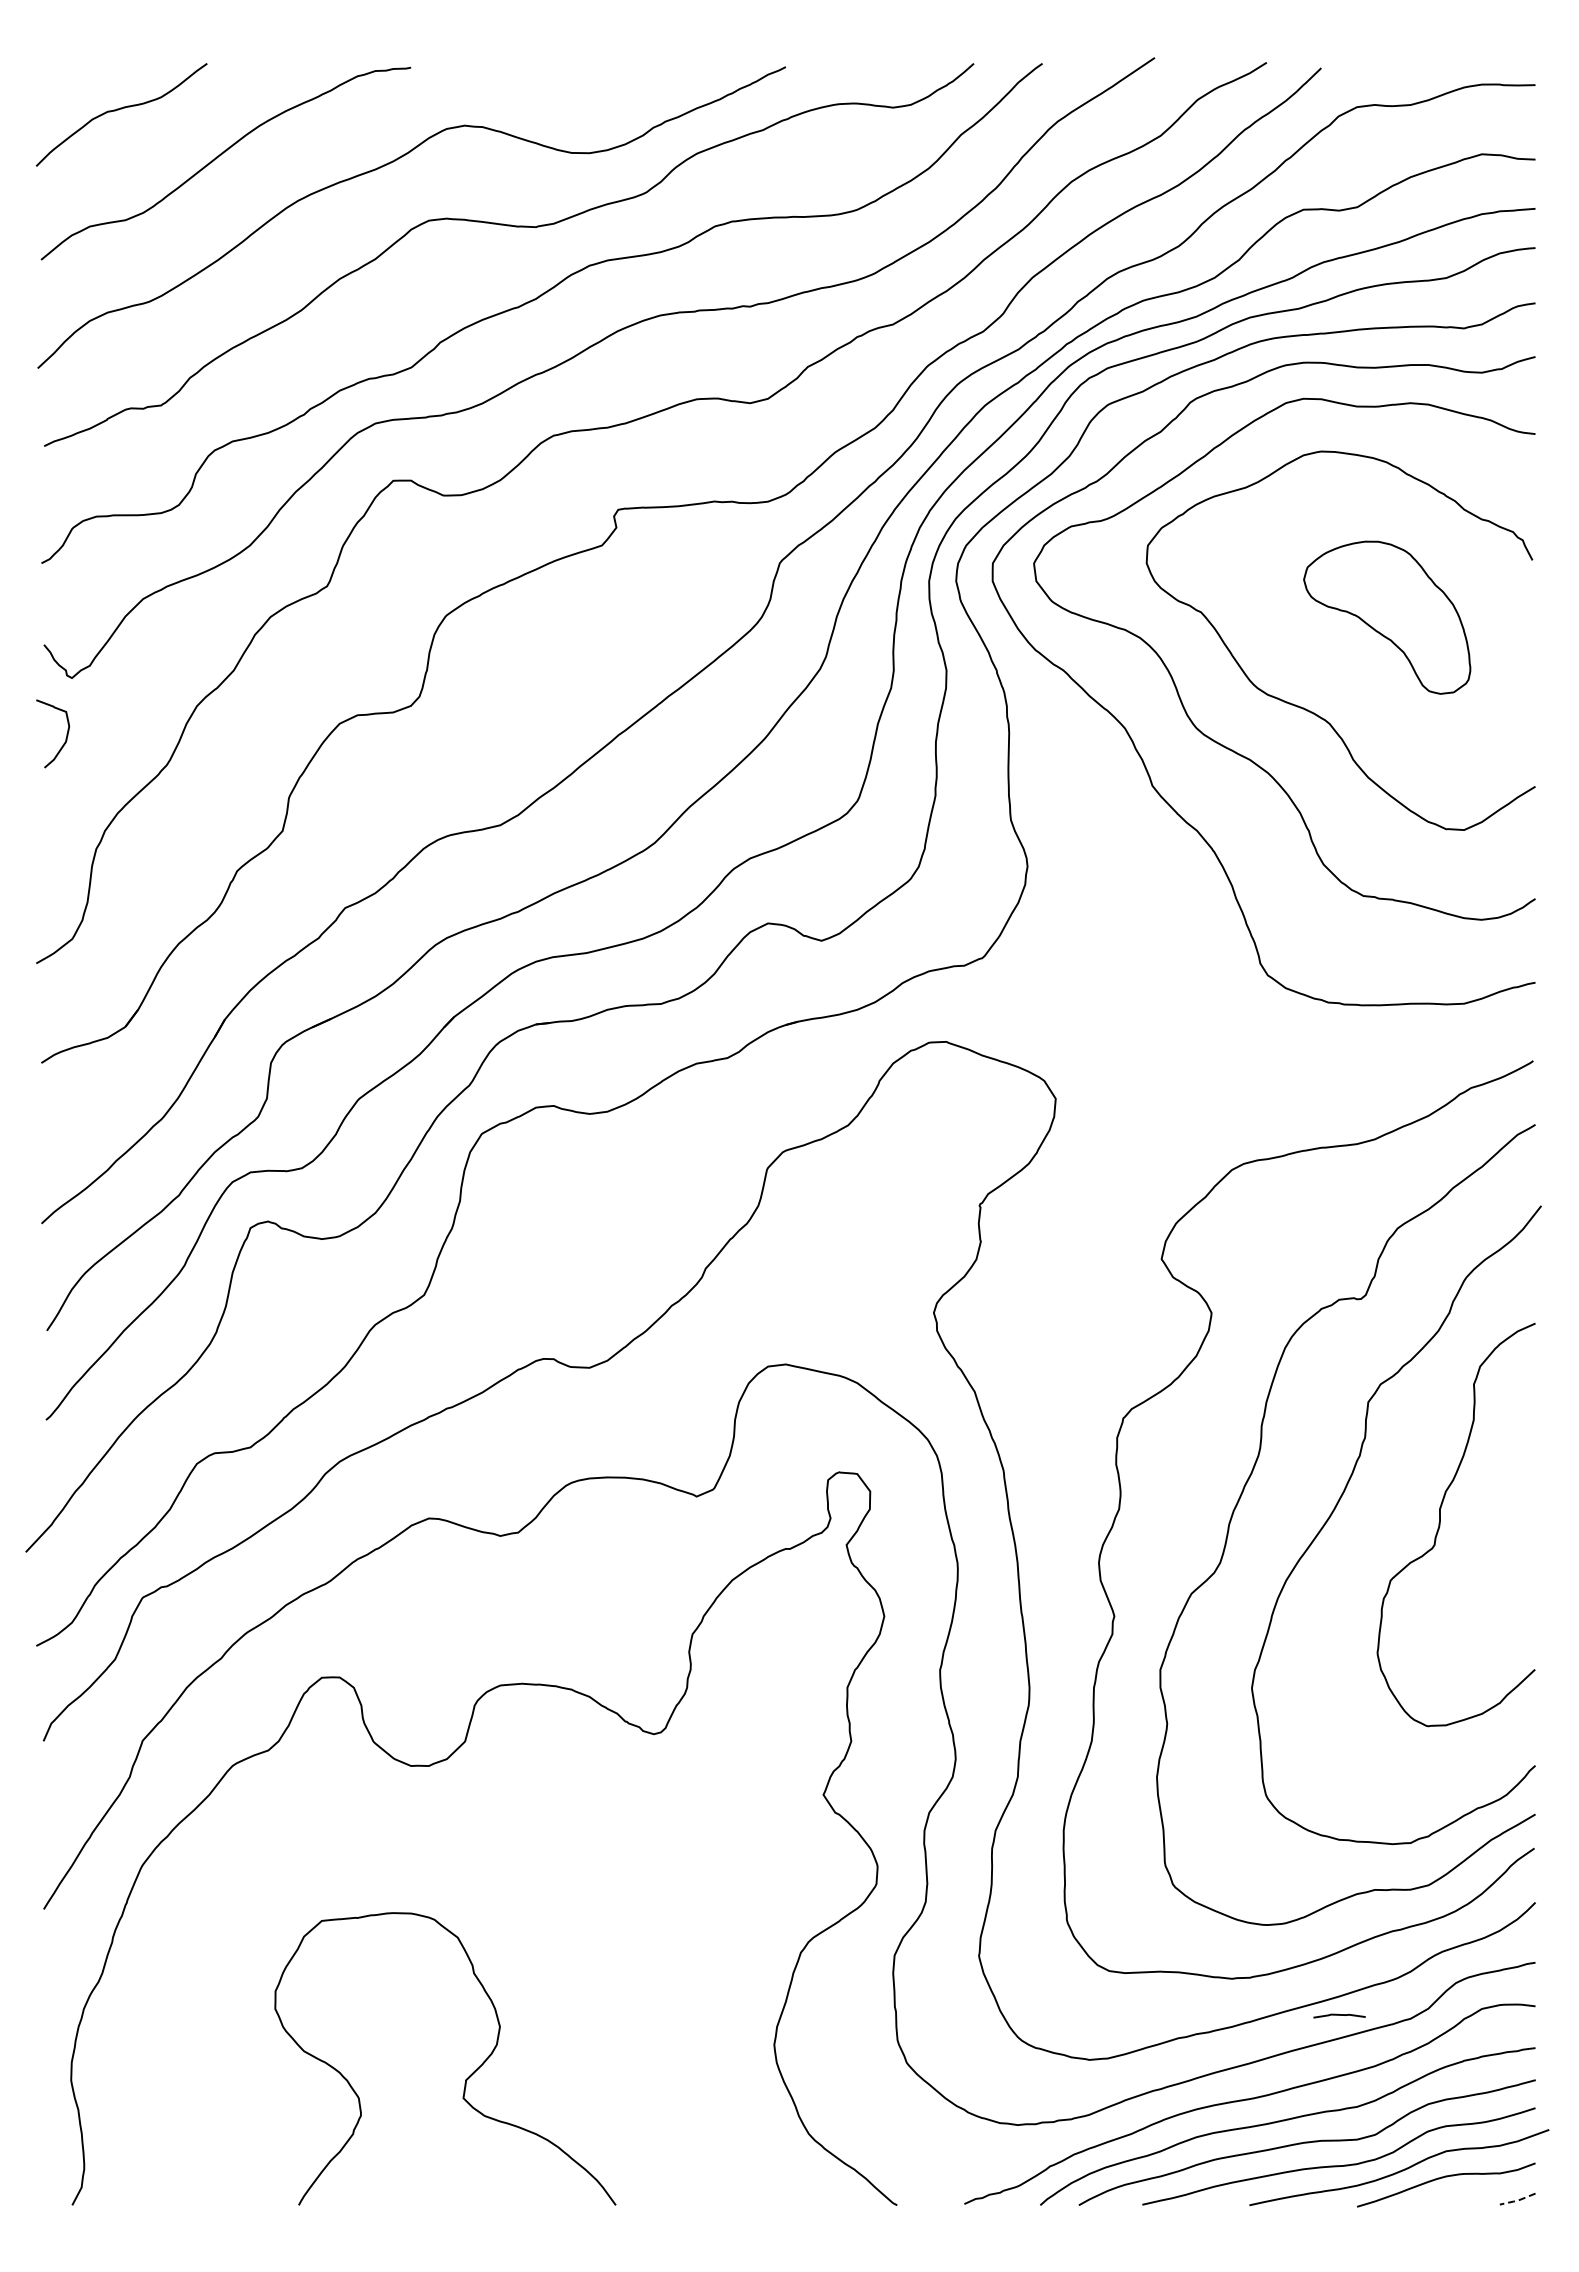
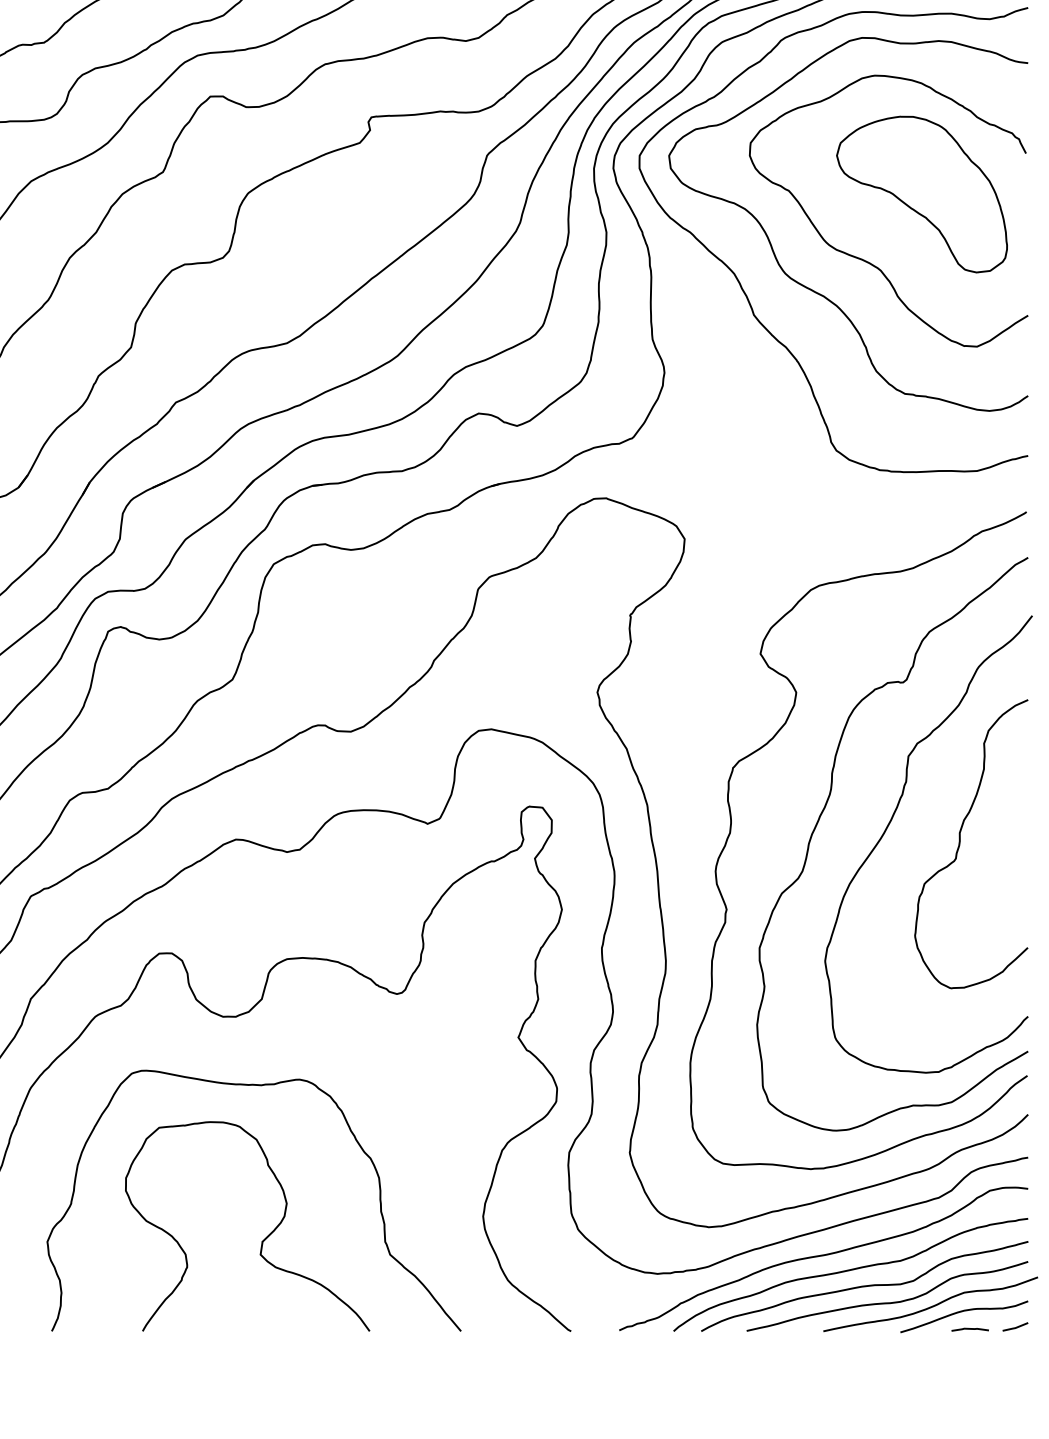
part: (1386, 617) -> (921, 194), size x1.43
curve: (456, 1862) -> (255, 1085), added
curve: (1339, 2015) -> (970, 1329), moved
line: (1517, 2200) -> (1015, 1327), dashed -> solid

